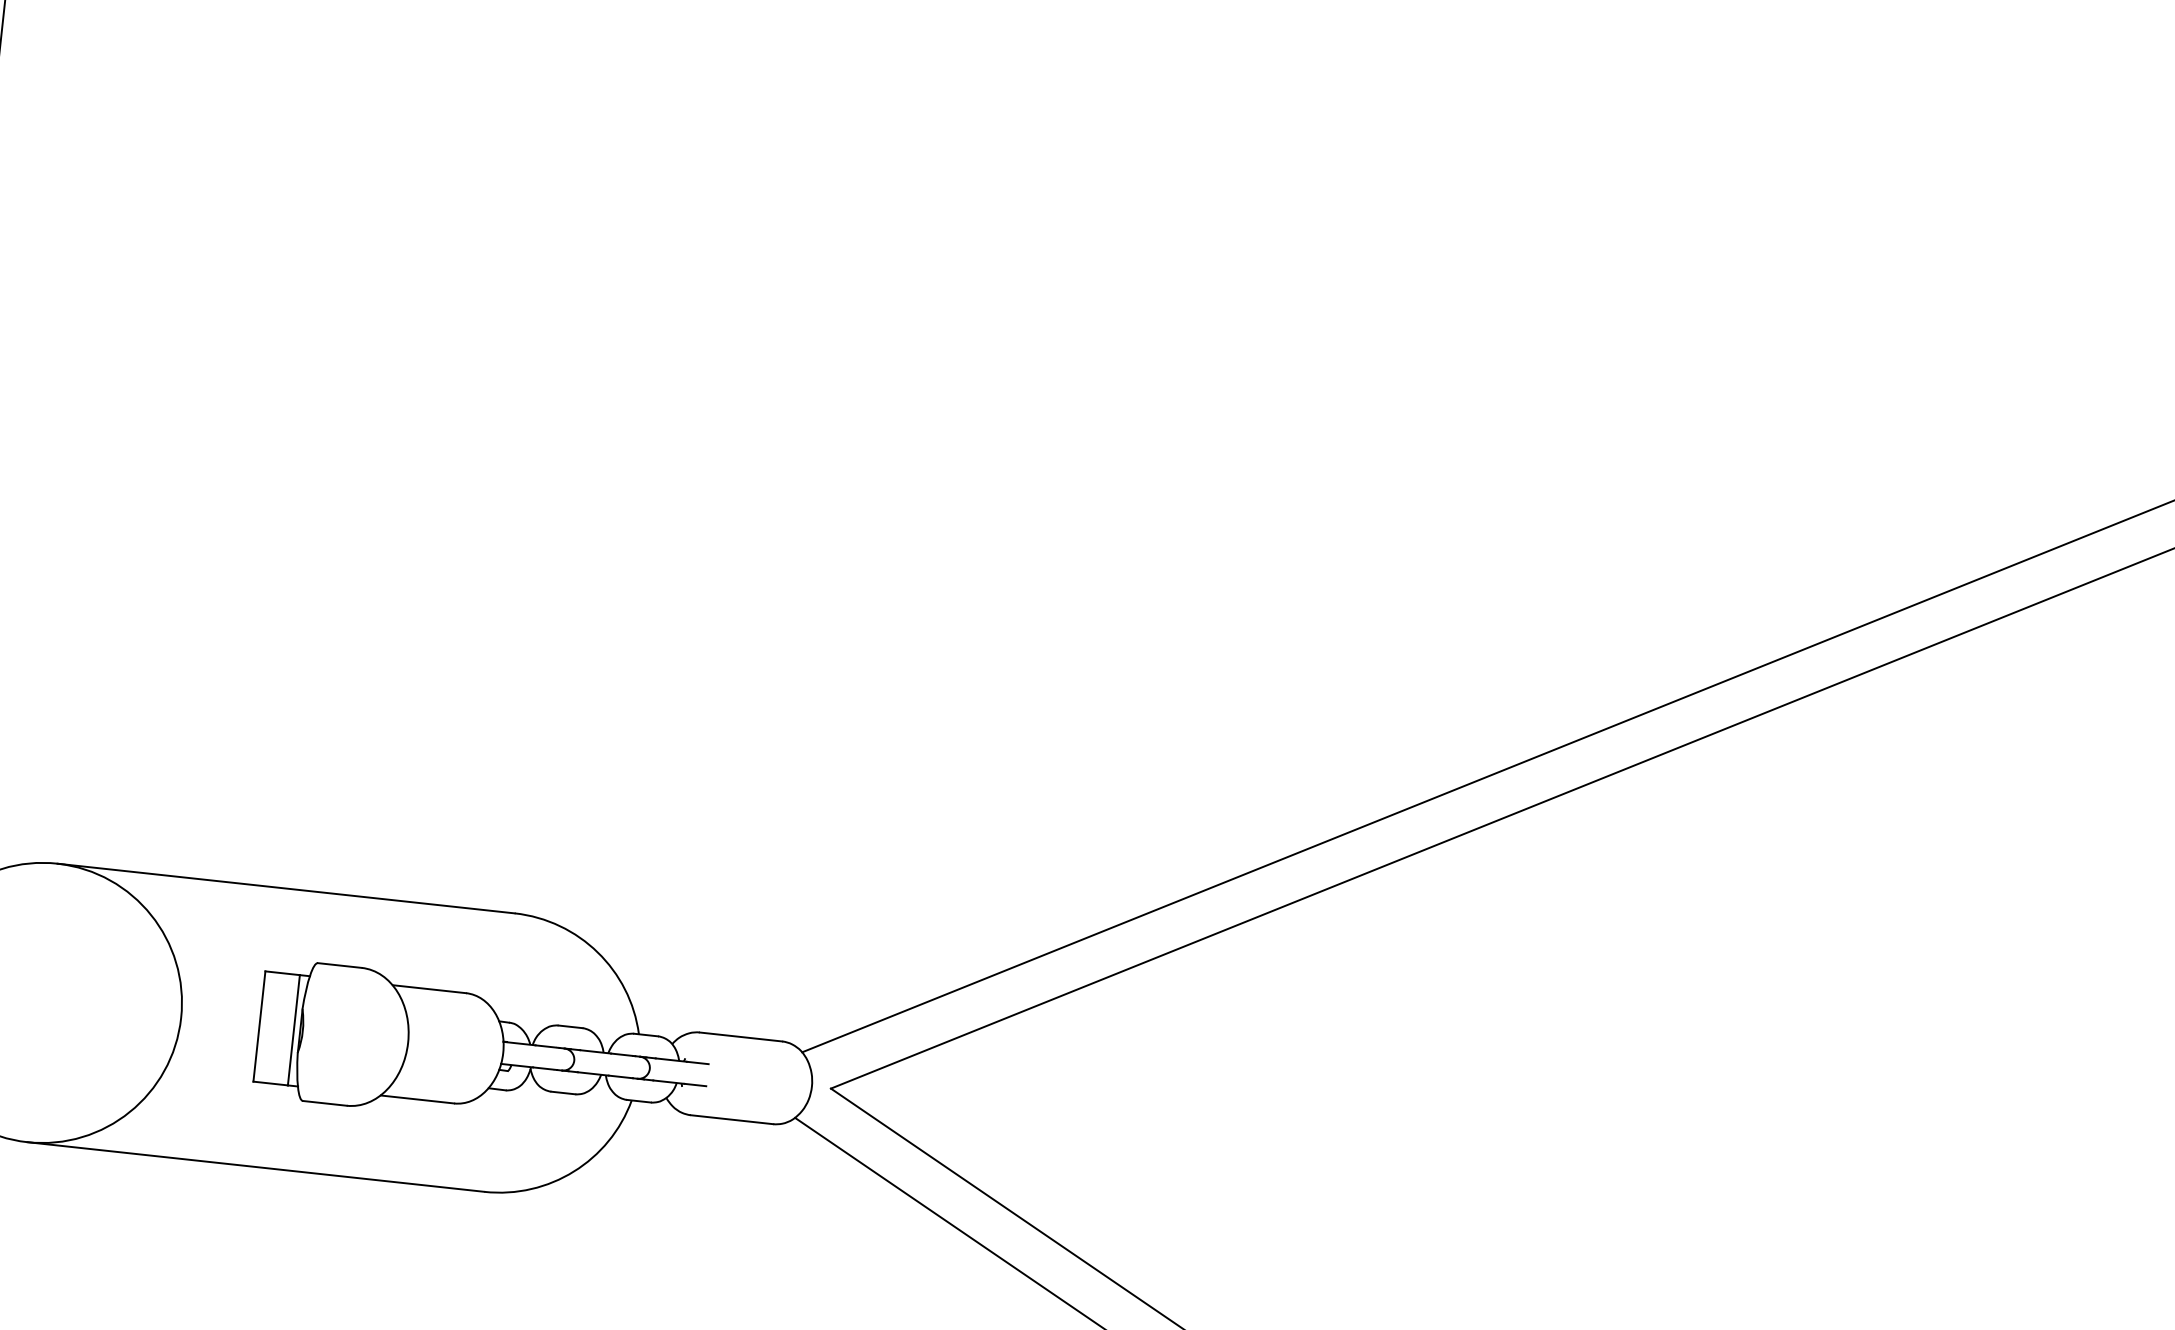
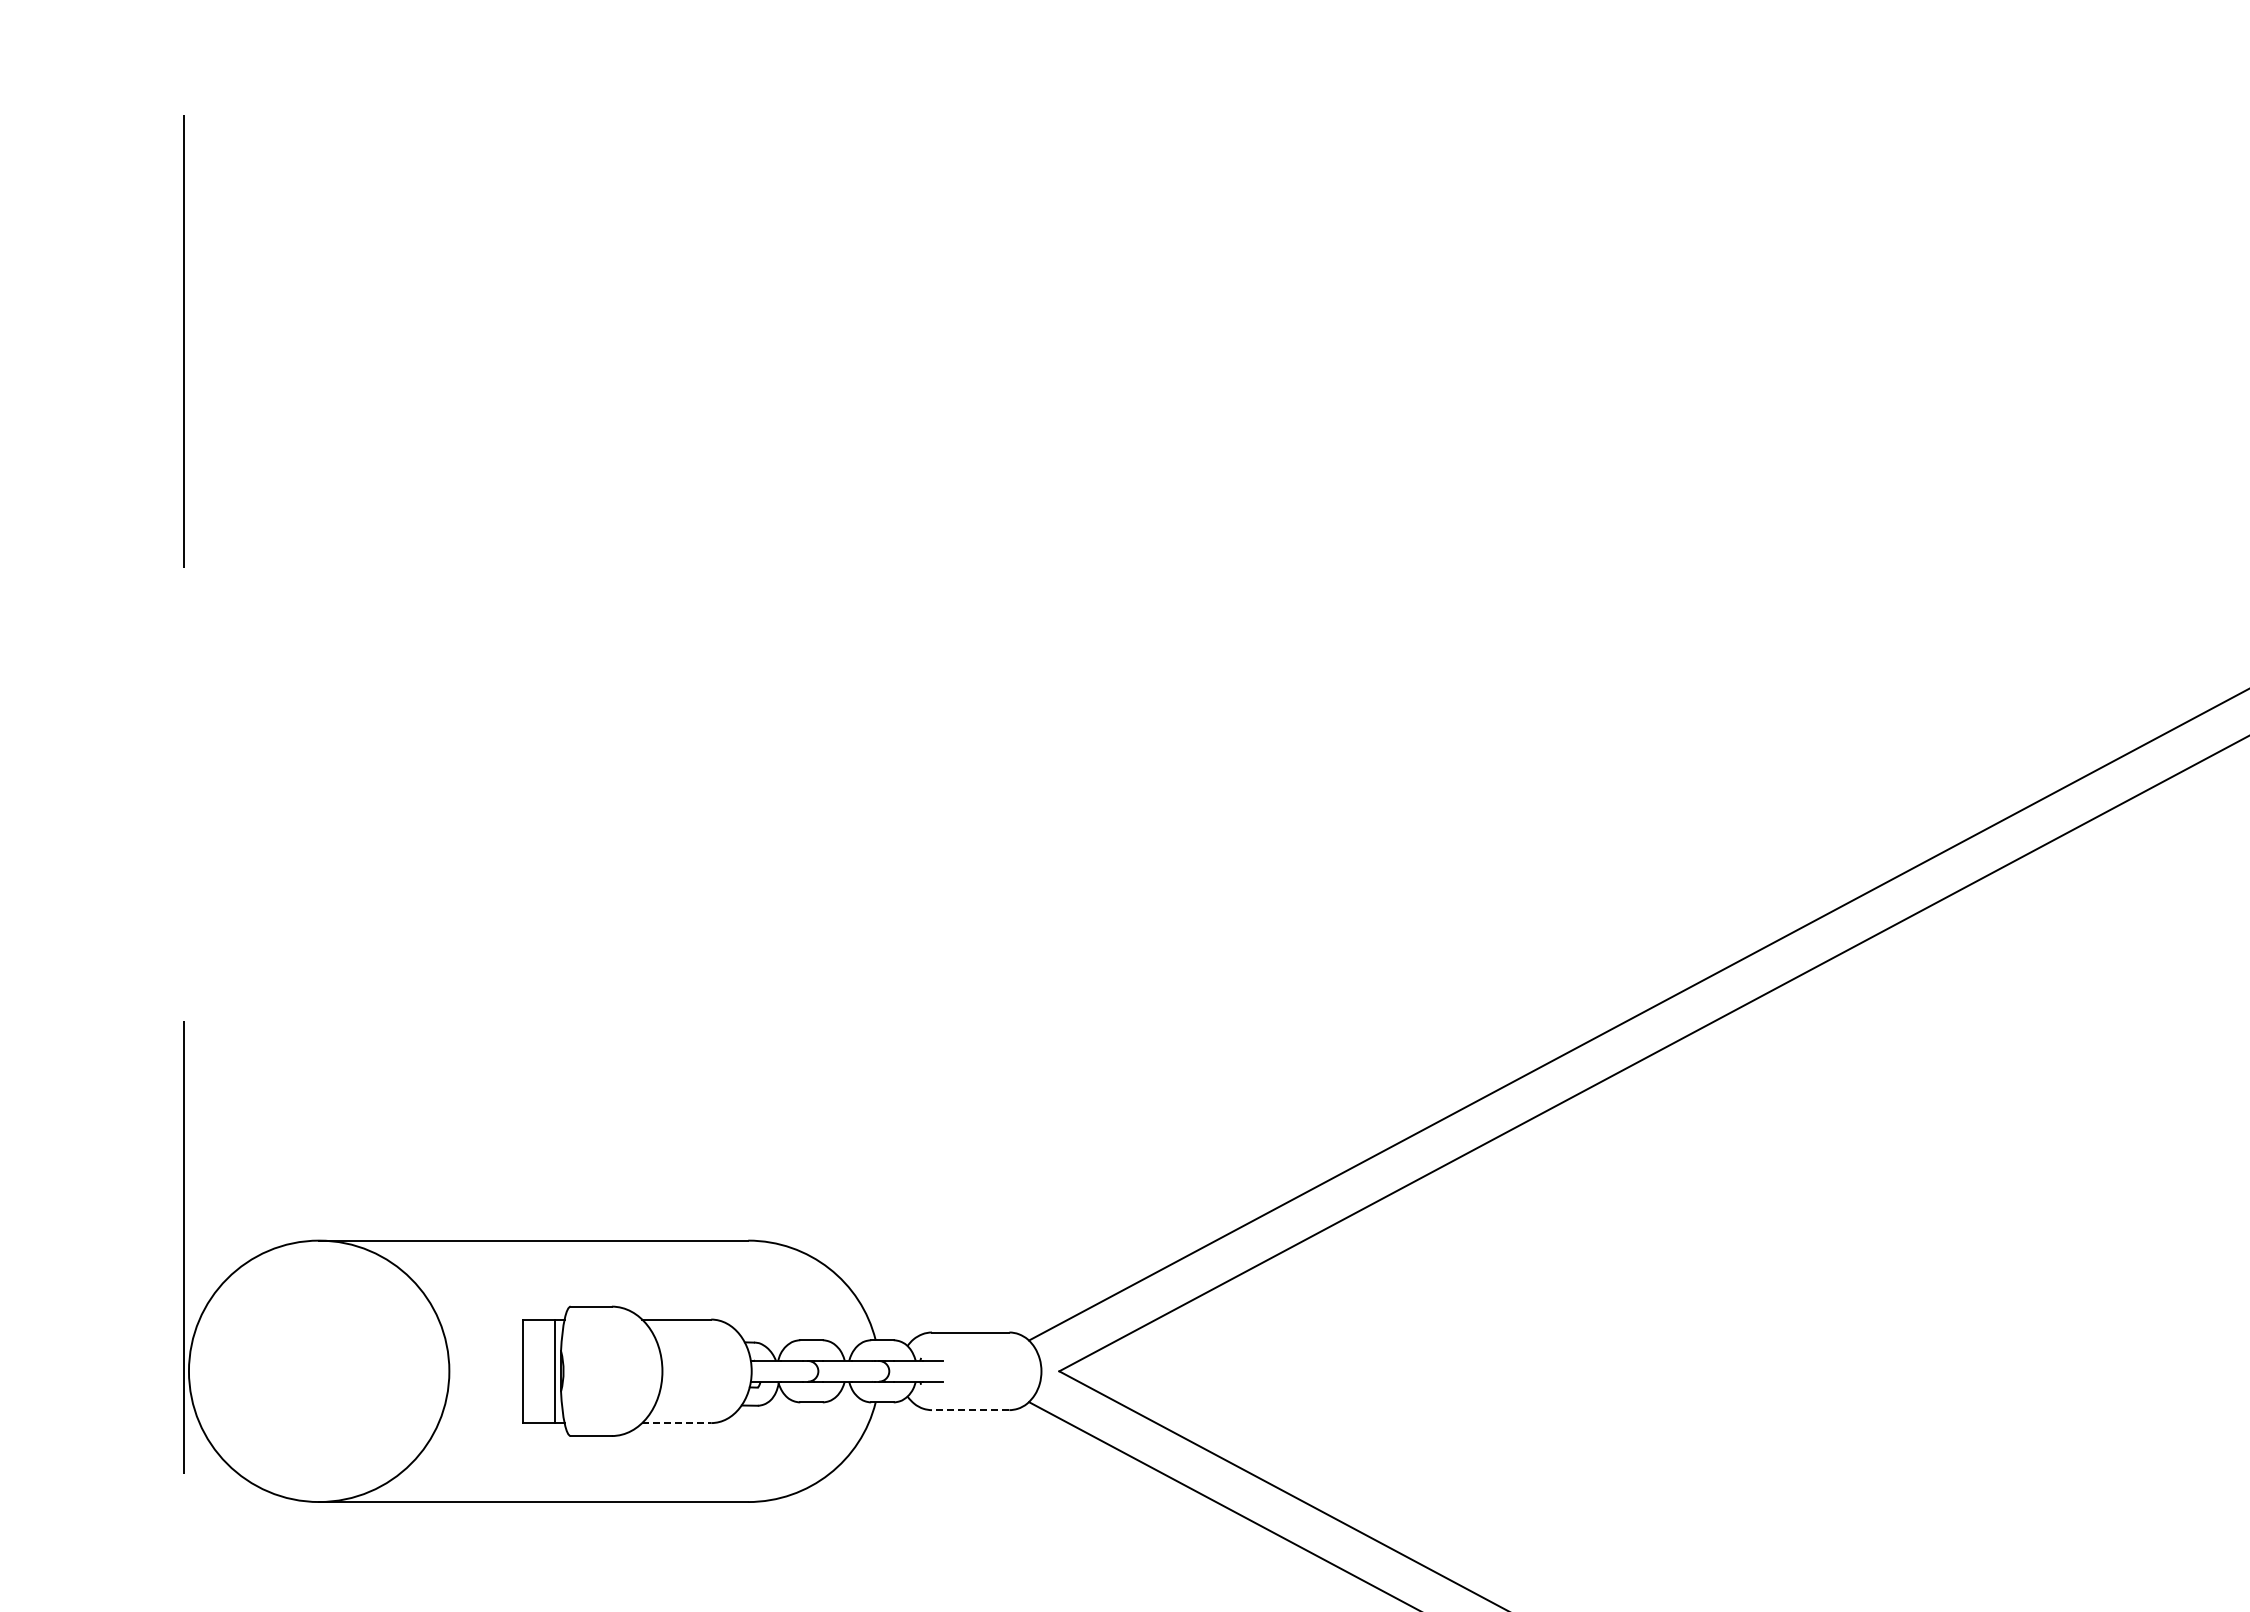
line: (418, 1099) -> (677, 1423), solid -> dashed
line: (731, 1120) -> (970, 1410), solid -> dashed

